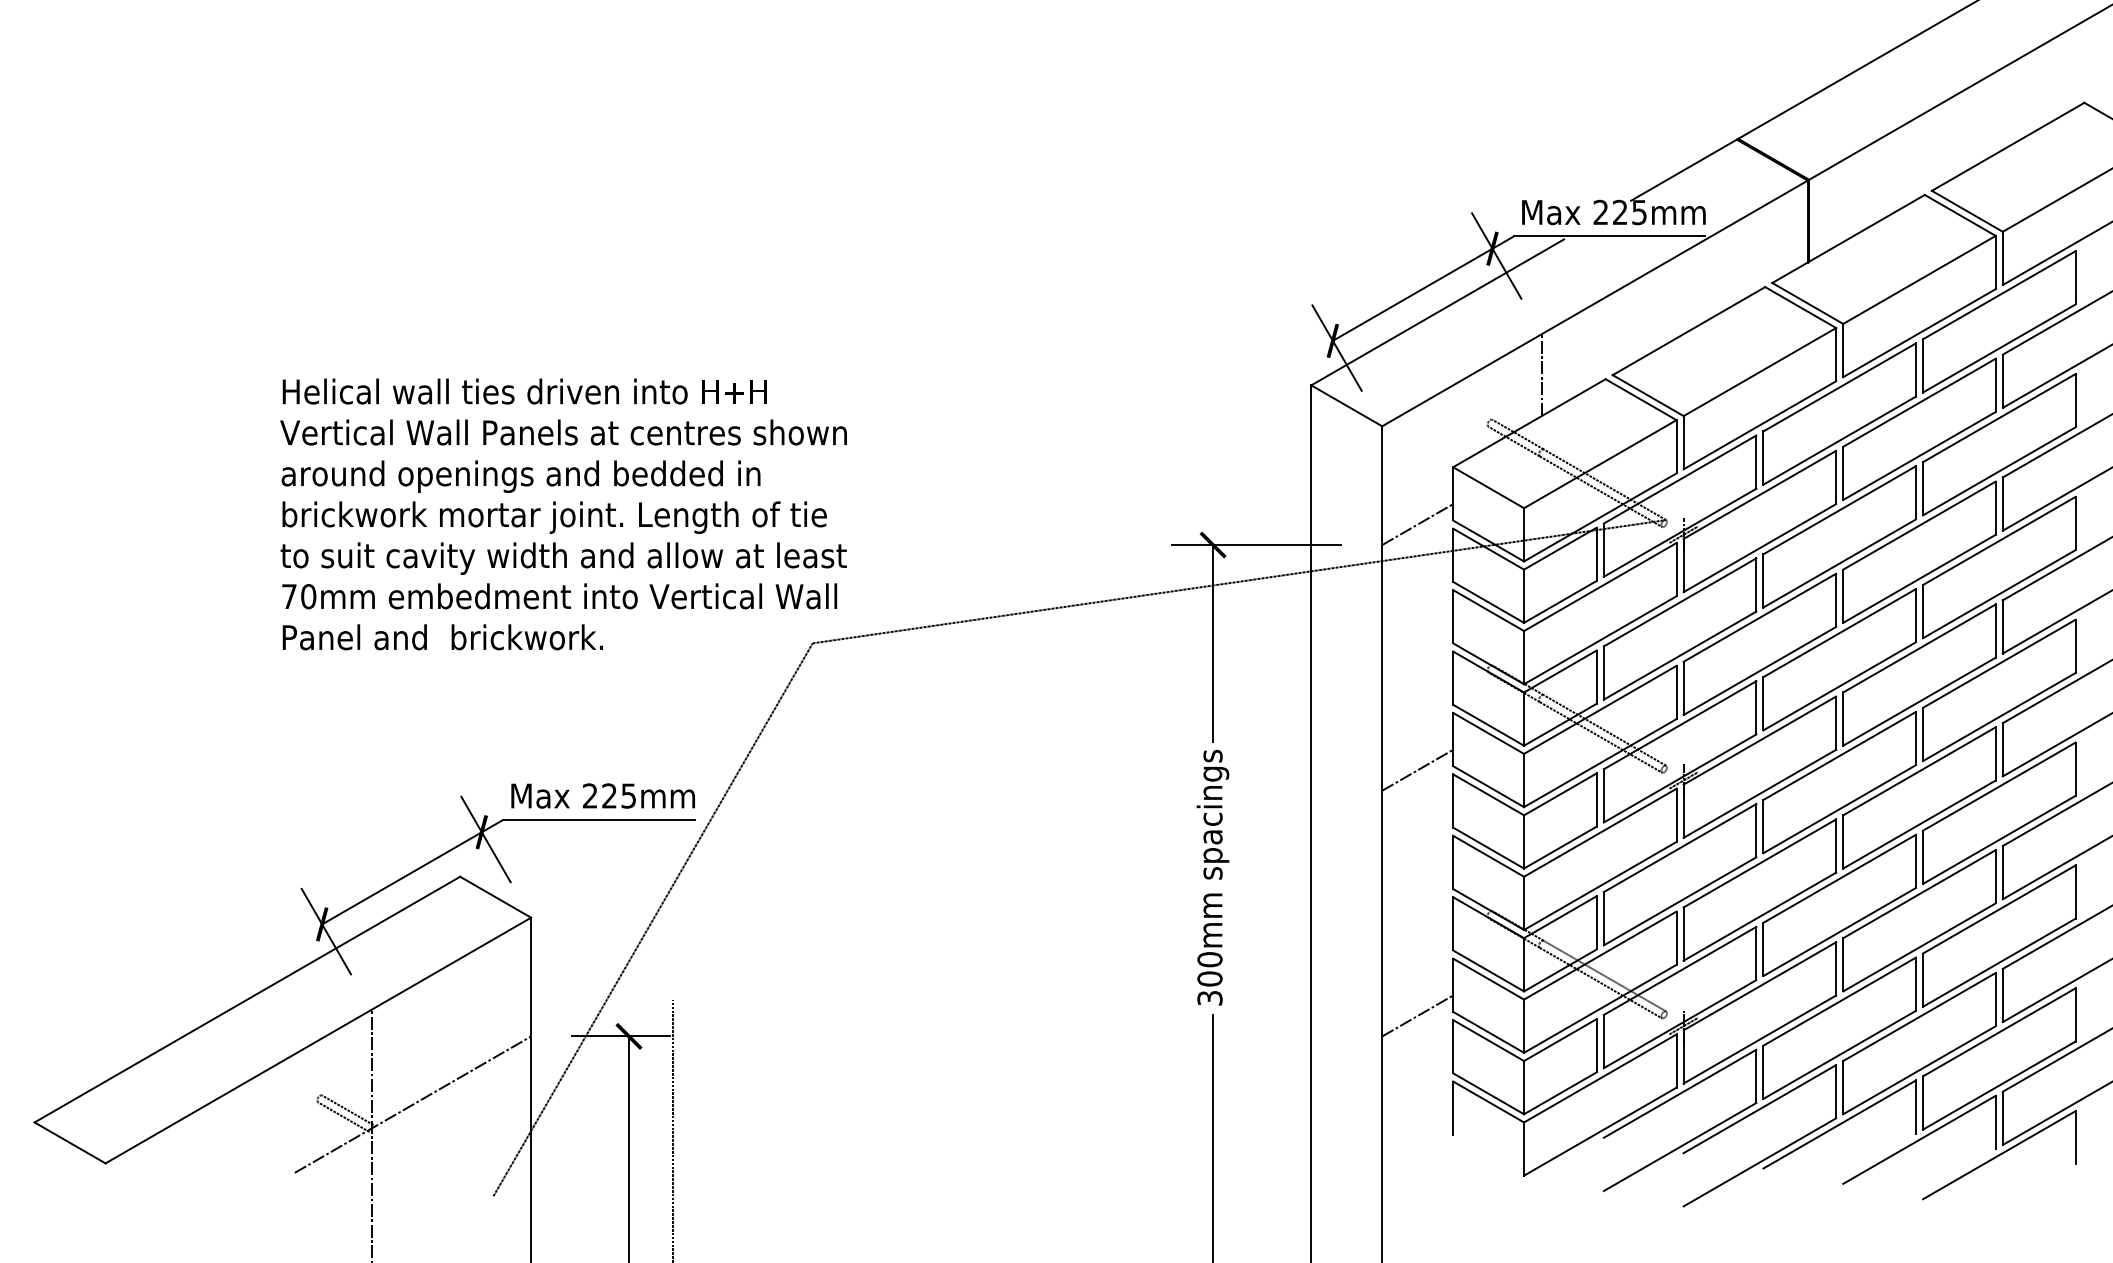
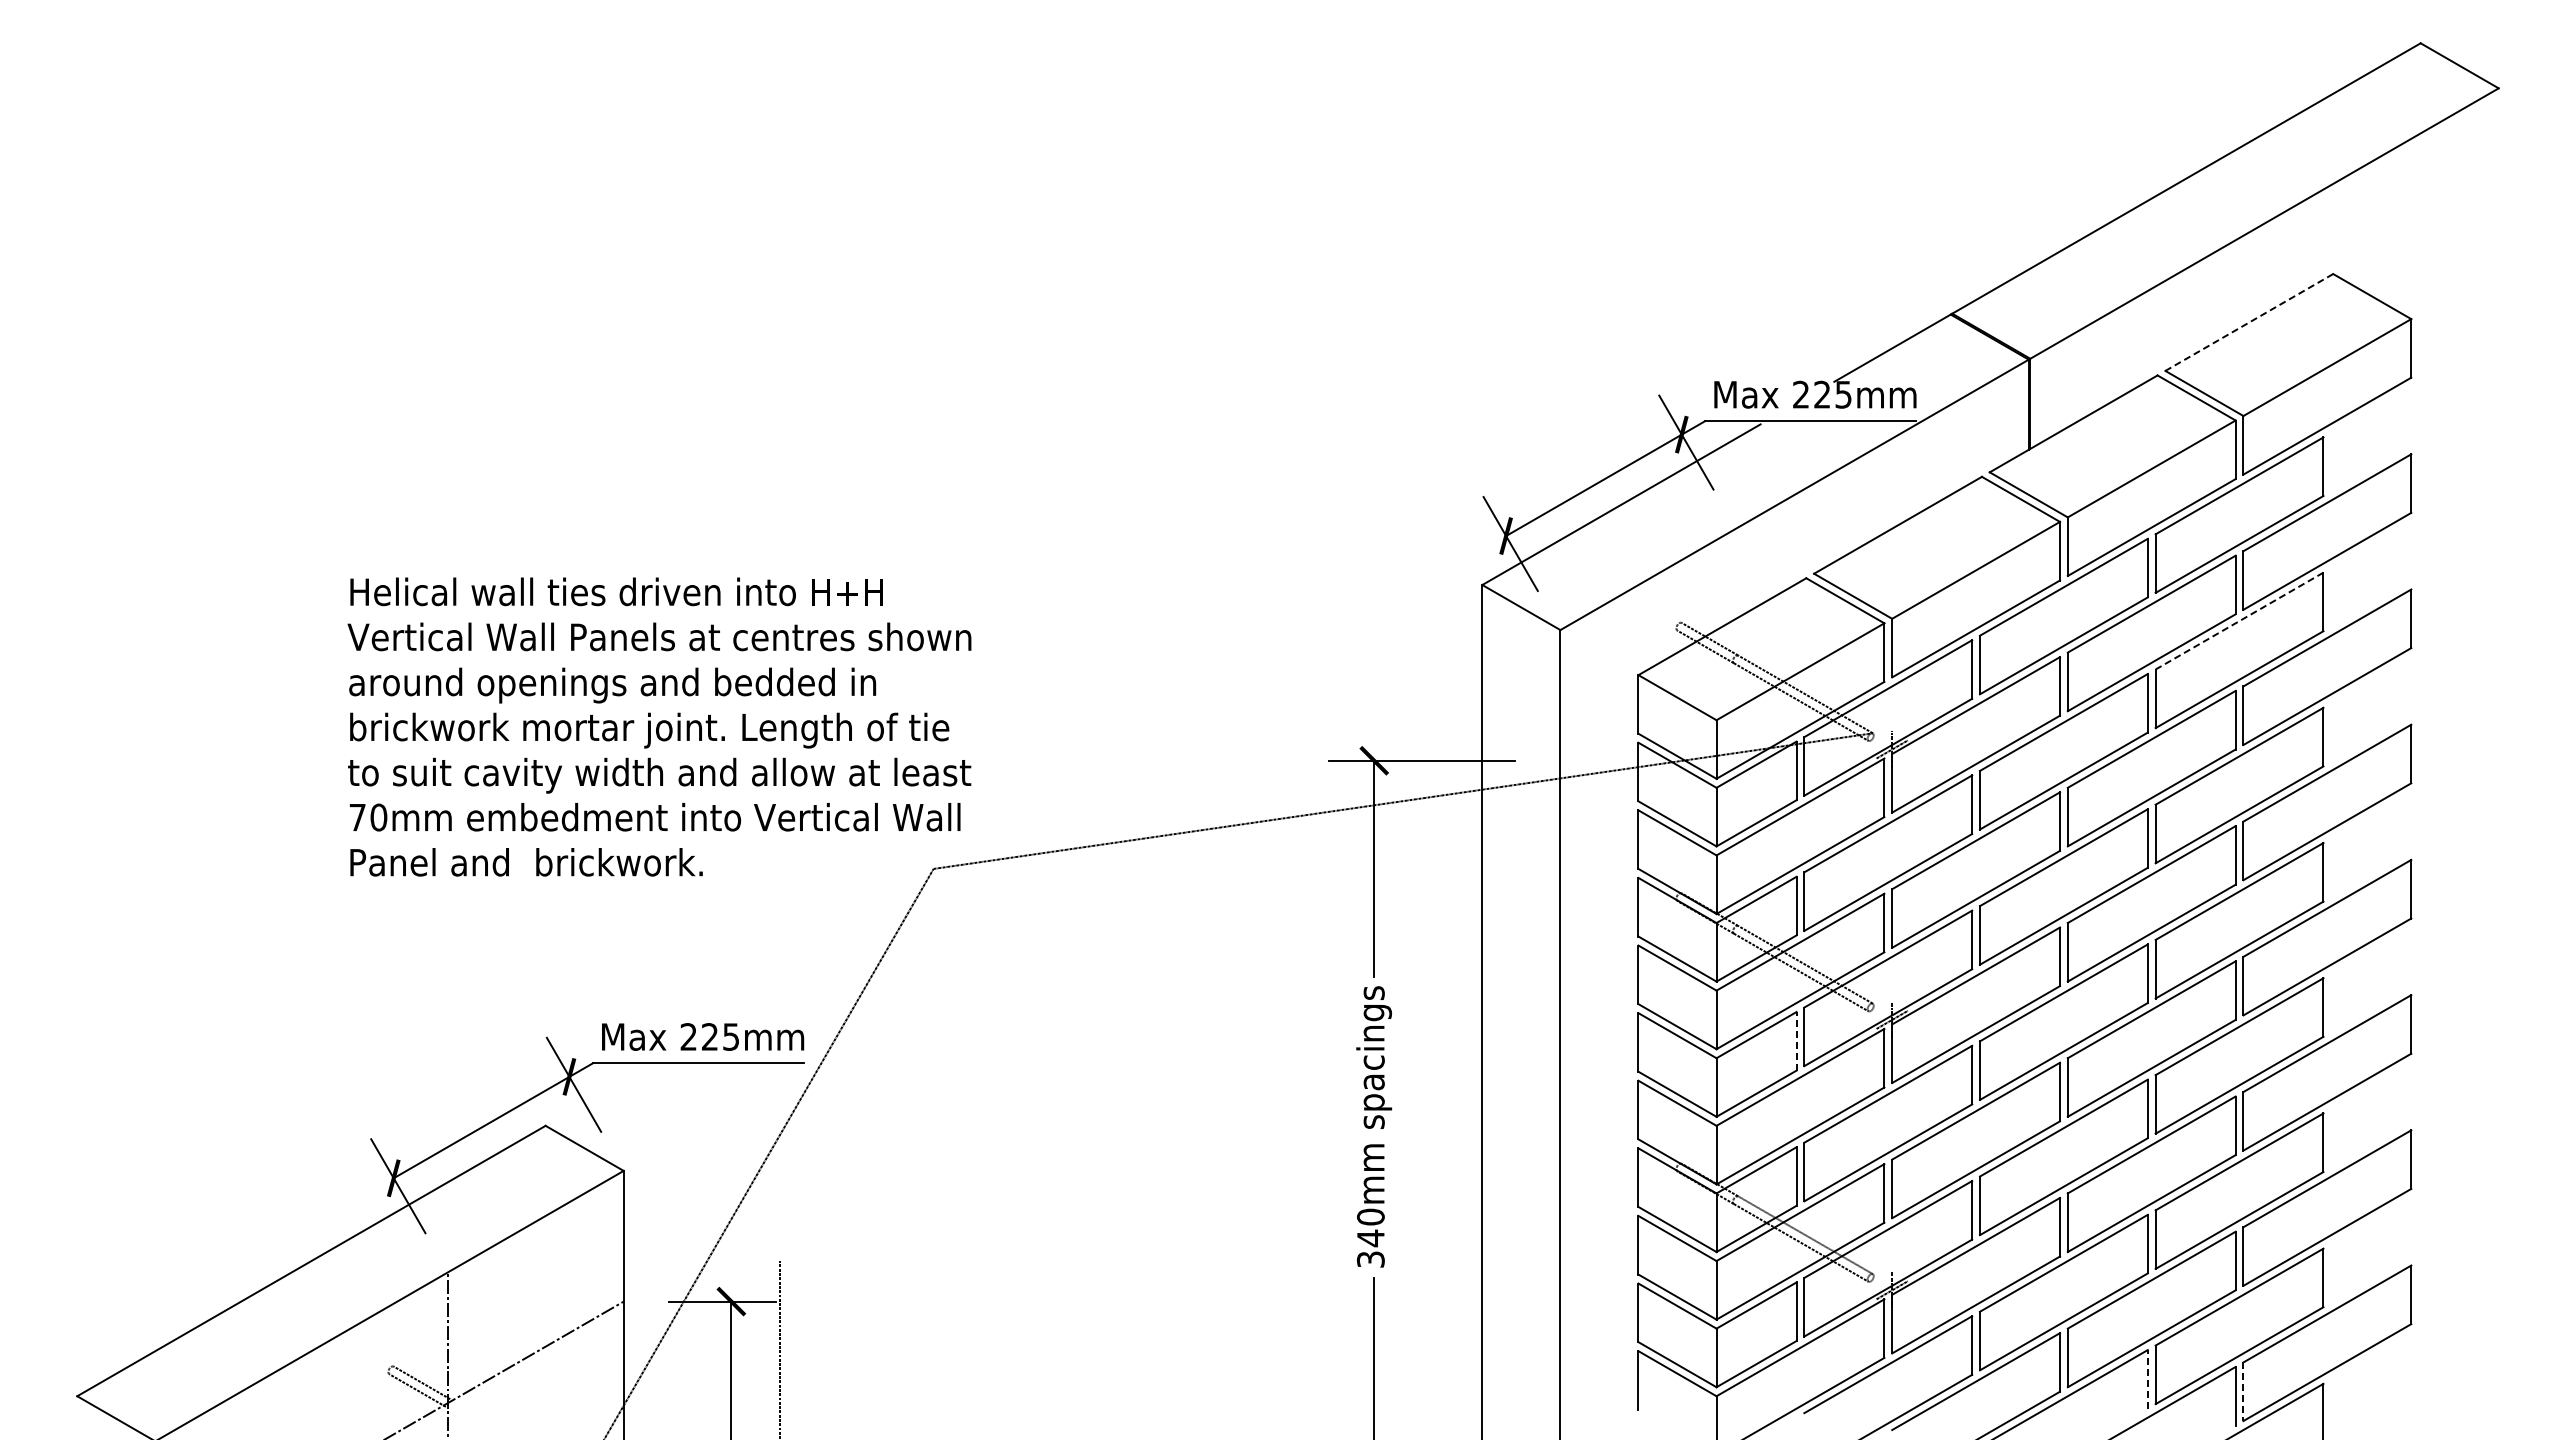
line: (2008, 146) -> (2249, 322), solid -> dashed
line: (1542, 374) -> (1736, 573), removed
line: (1999, 418) -> (2239, 621), solid -> dashed
line: (1417, 523) -> (1599, 737), removed
line: (1417, 770) -> (1599, 1008), removed
line: (1596, 799) -> (1796, 1040), solid -> dashed
text: (1209, 979) -> (1370, 1238), 300mm -> 340mm
line: (1417, 1015) -> (1599, 1278), removed
line: (1915, 1106) -> (2147, 1378), solid -> dashed
line: (2002, 1119) -> (2243, 1392), solid -> dashed

